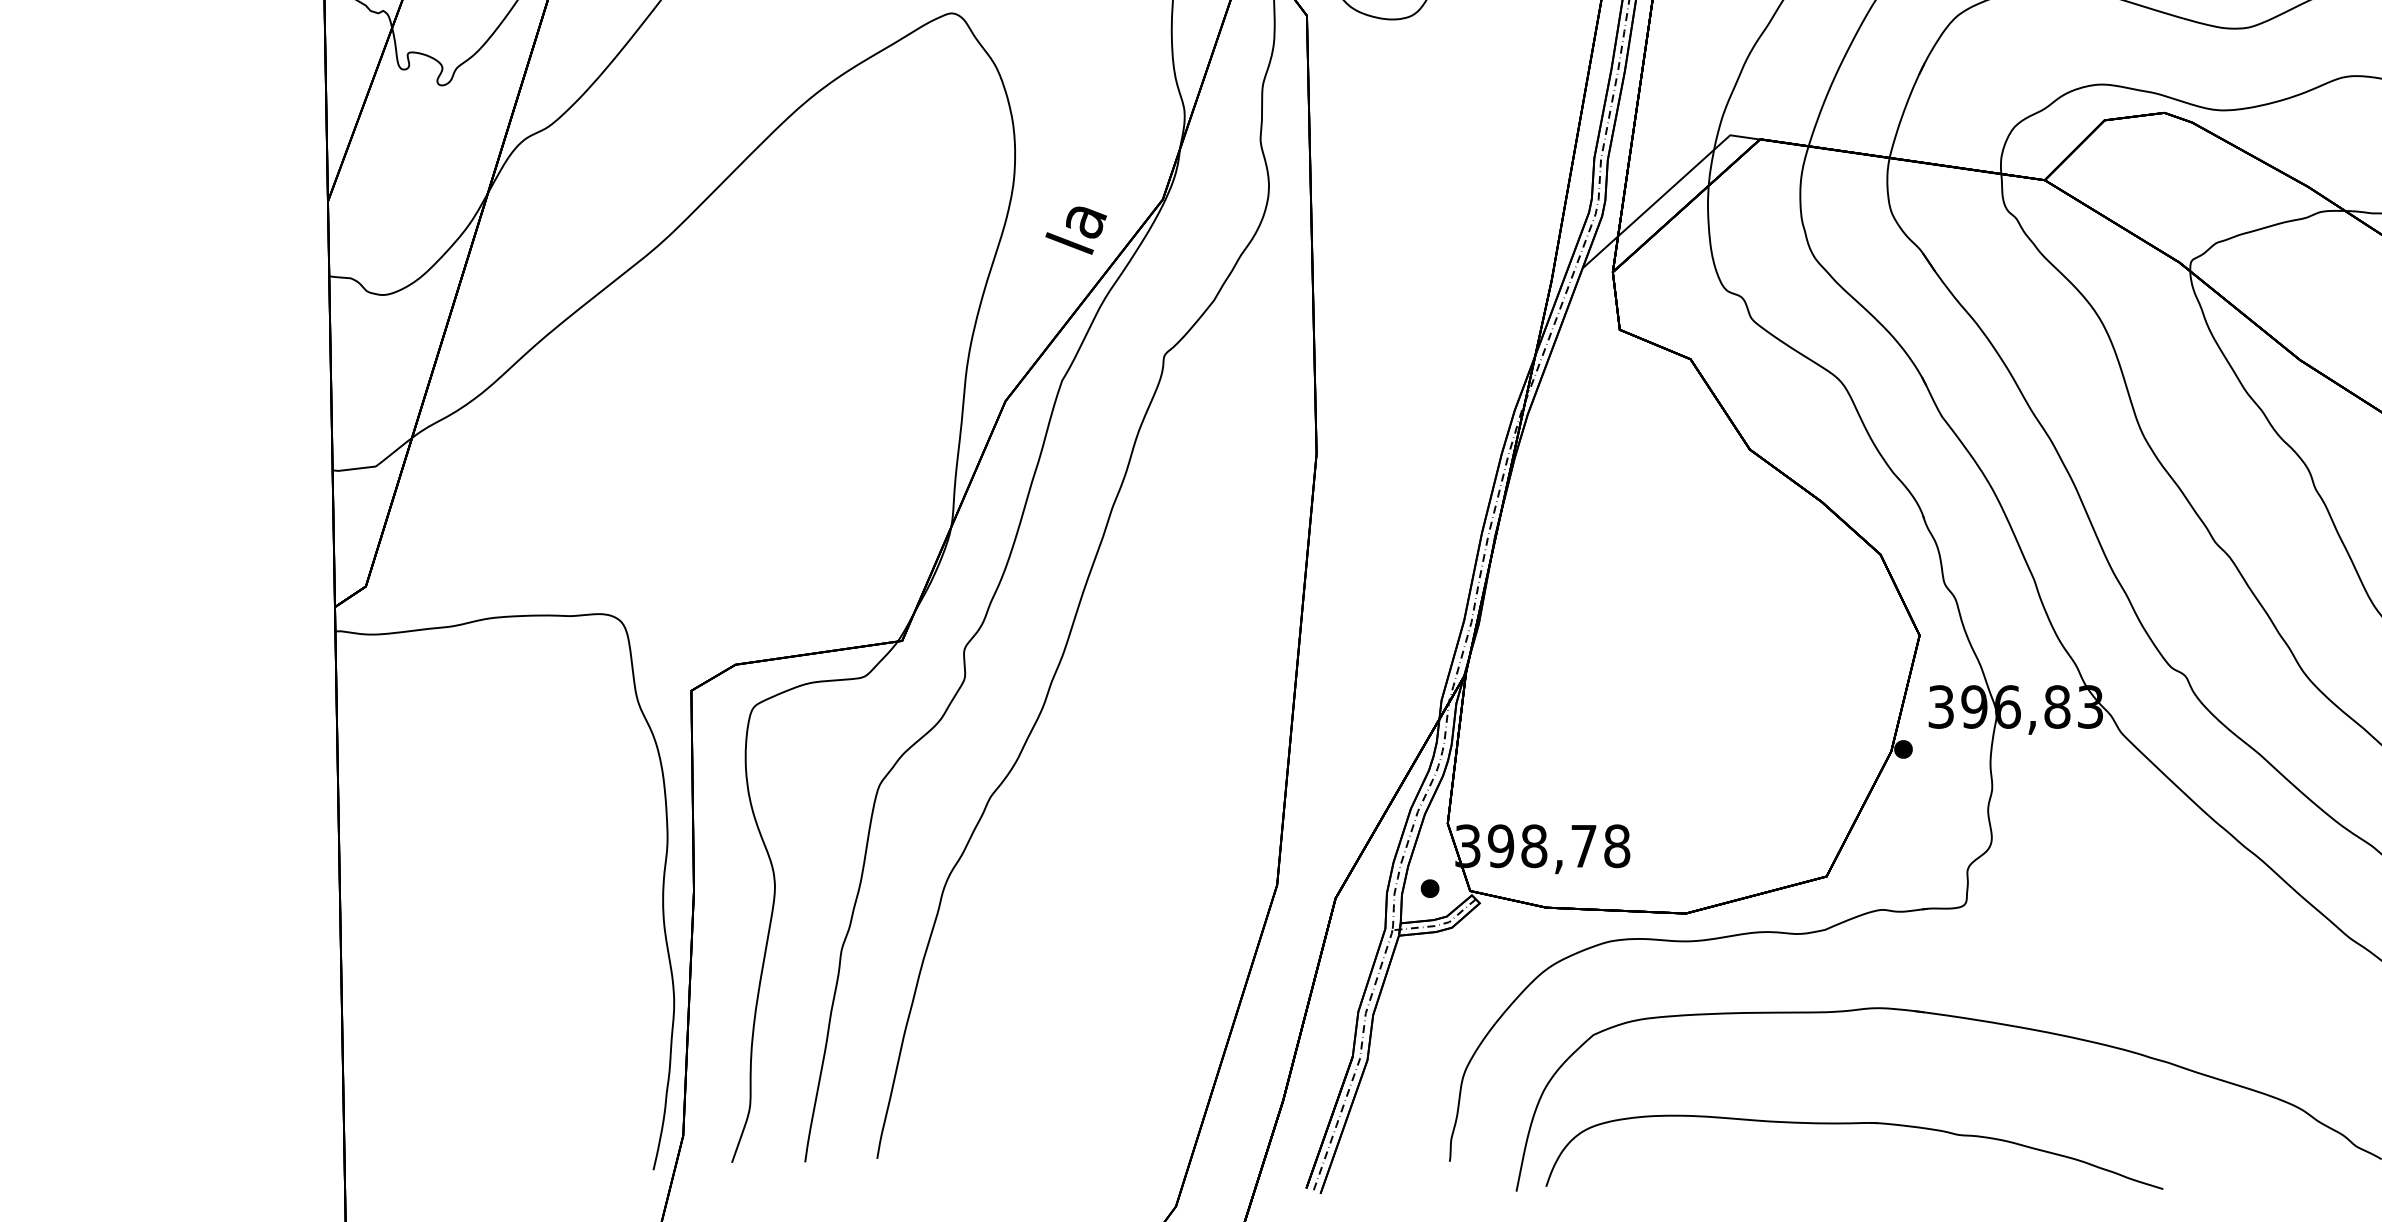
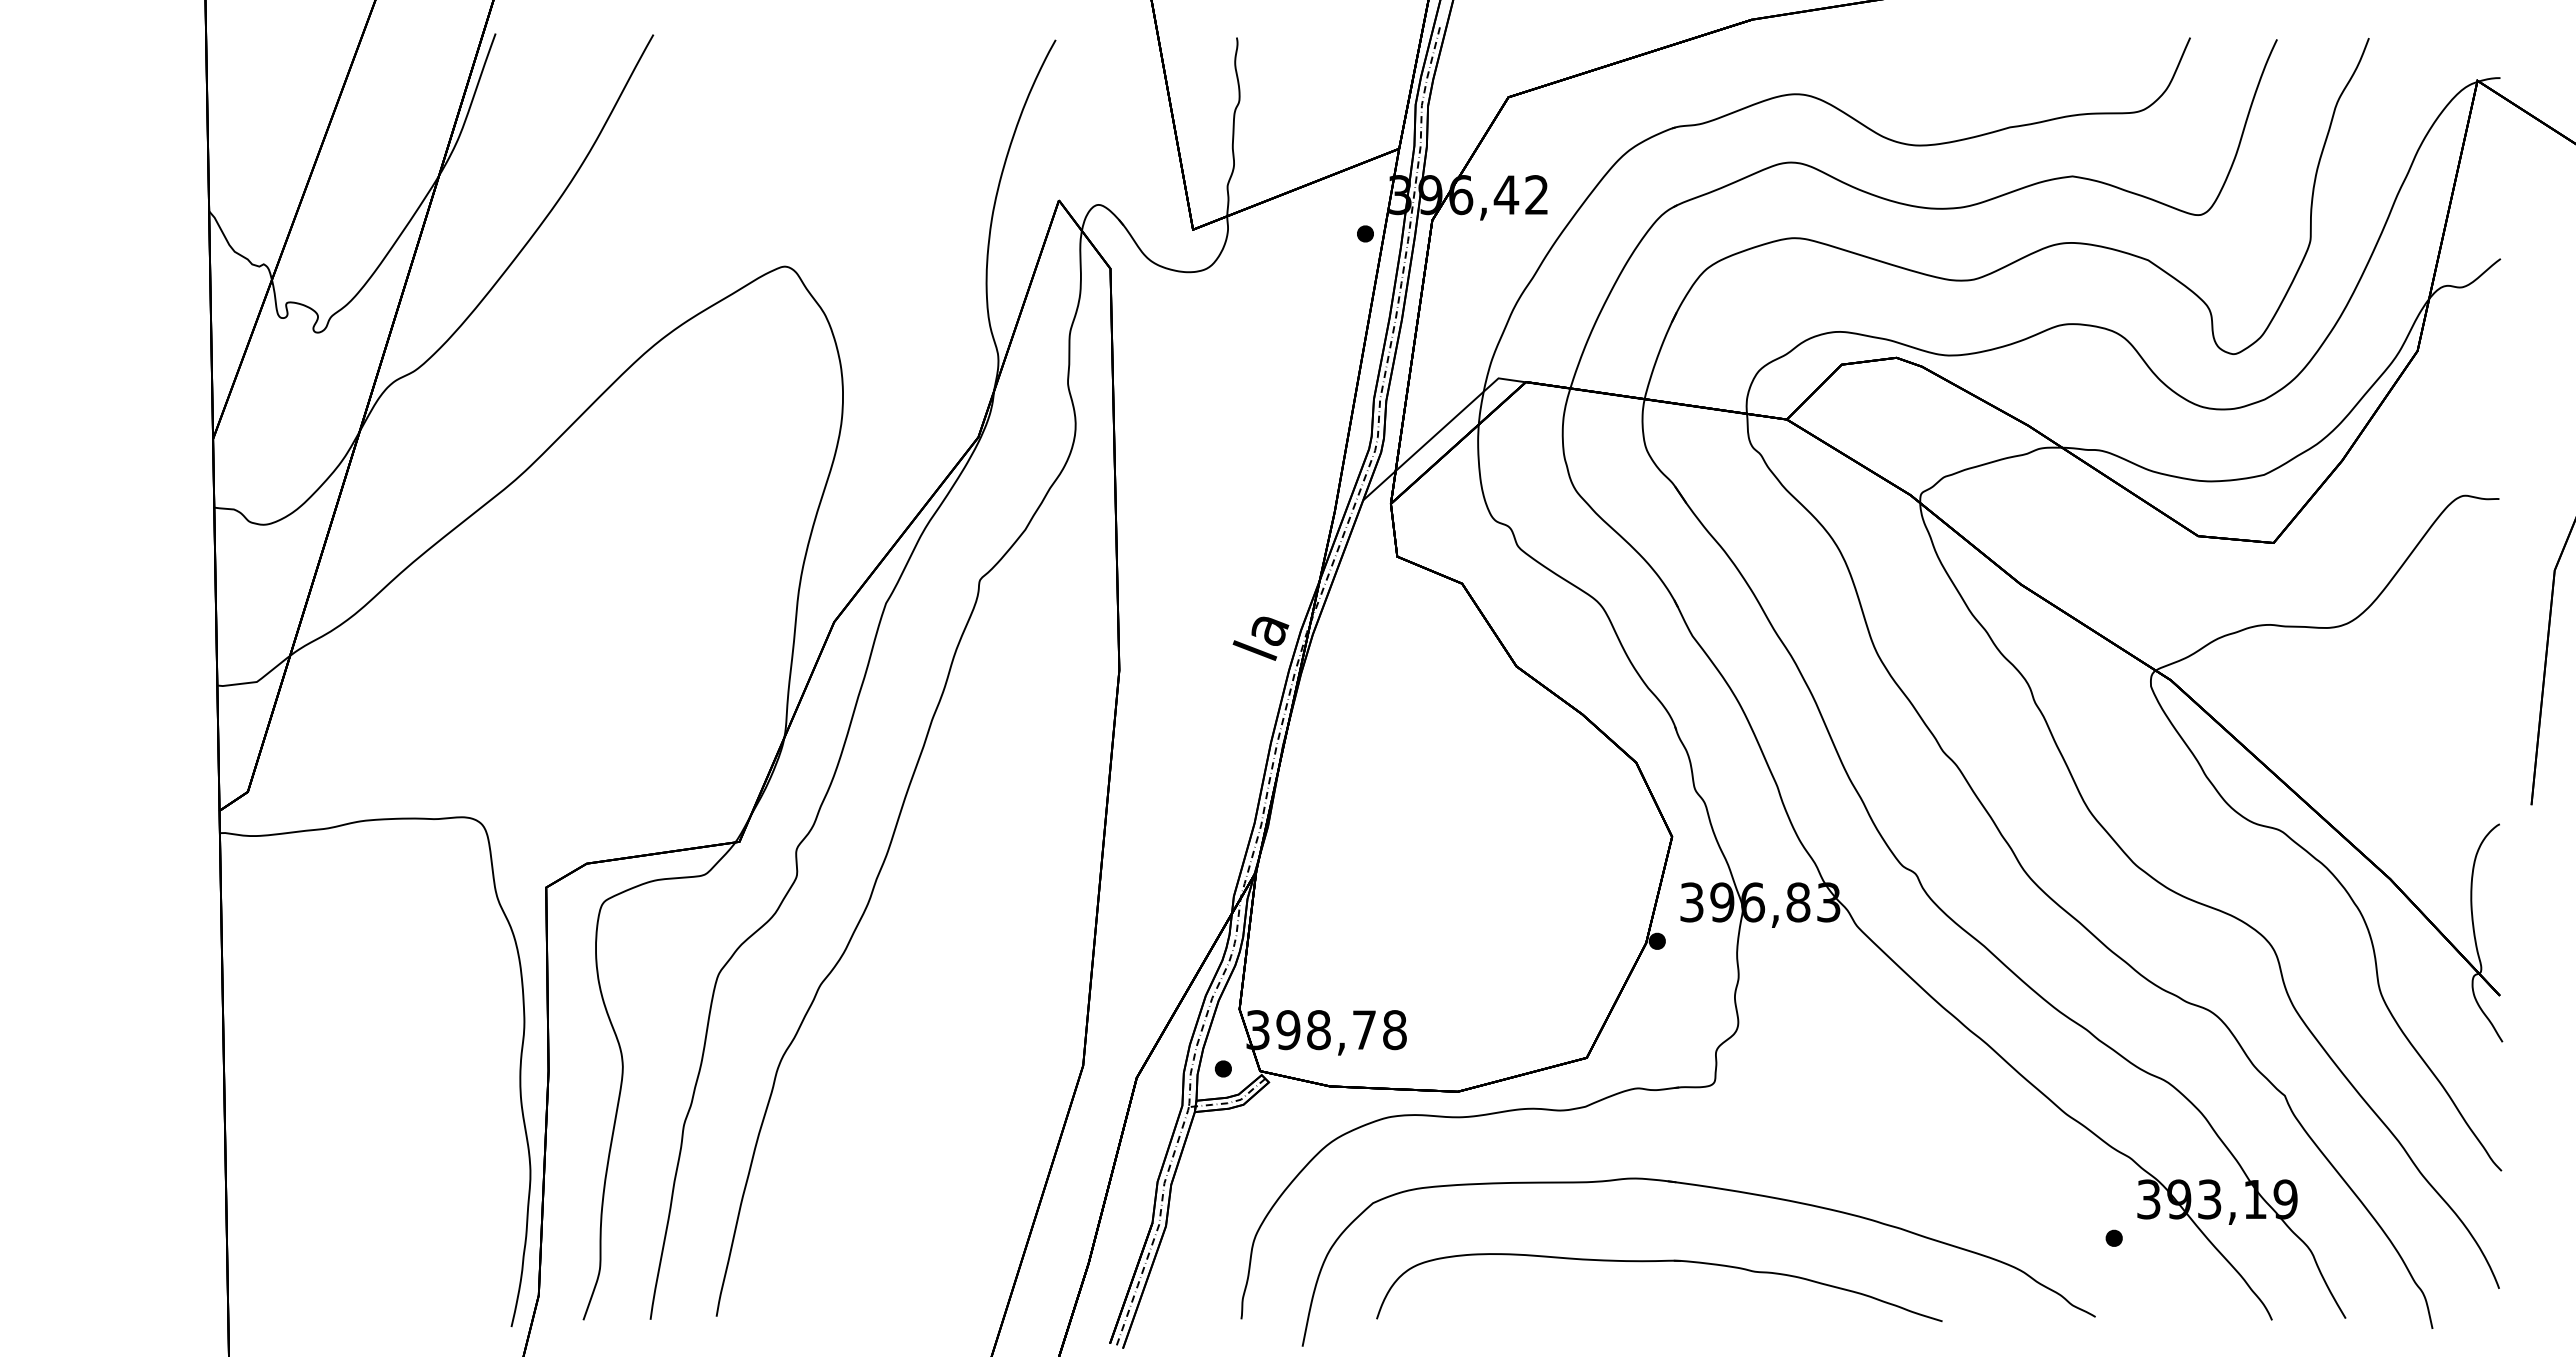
text: (1075, 230) -> (1260, 638), moved
part: (1854, 1123) -> (1659, 1261), moved

